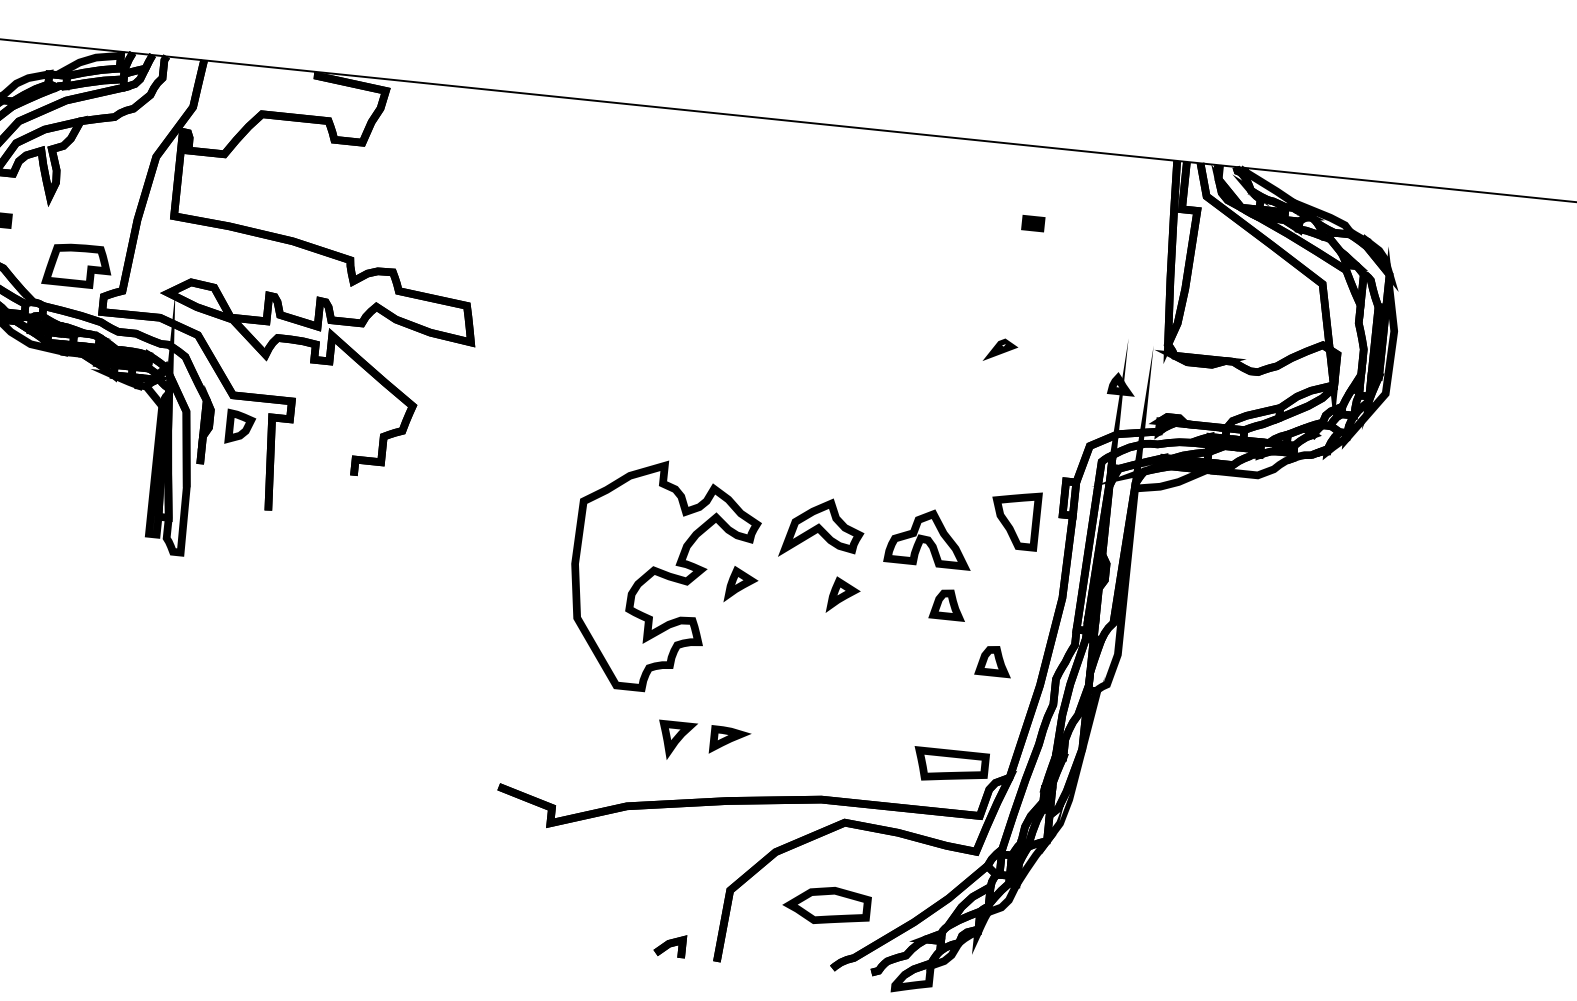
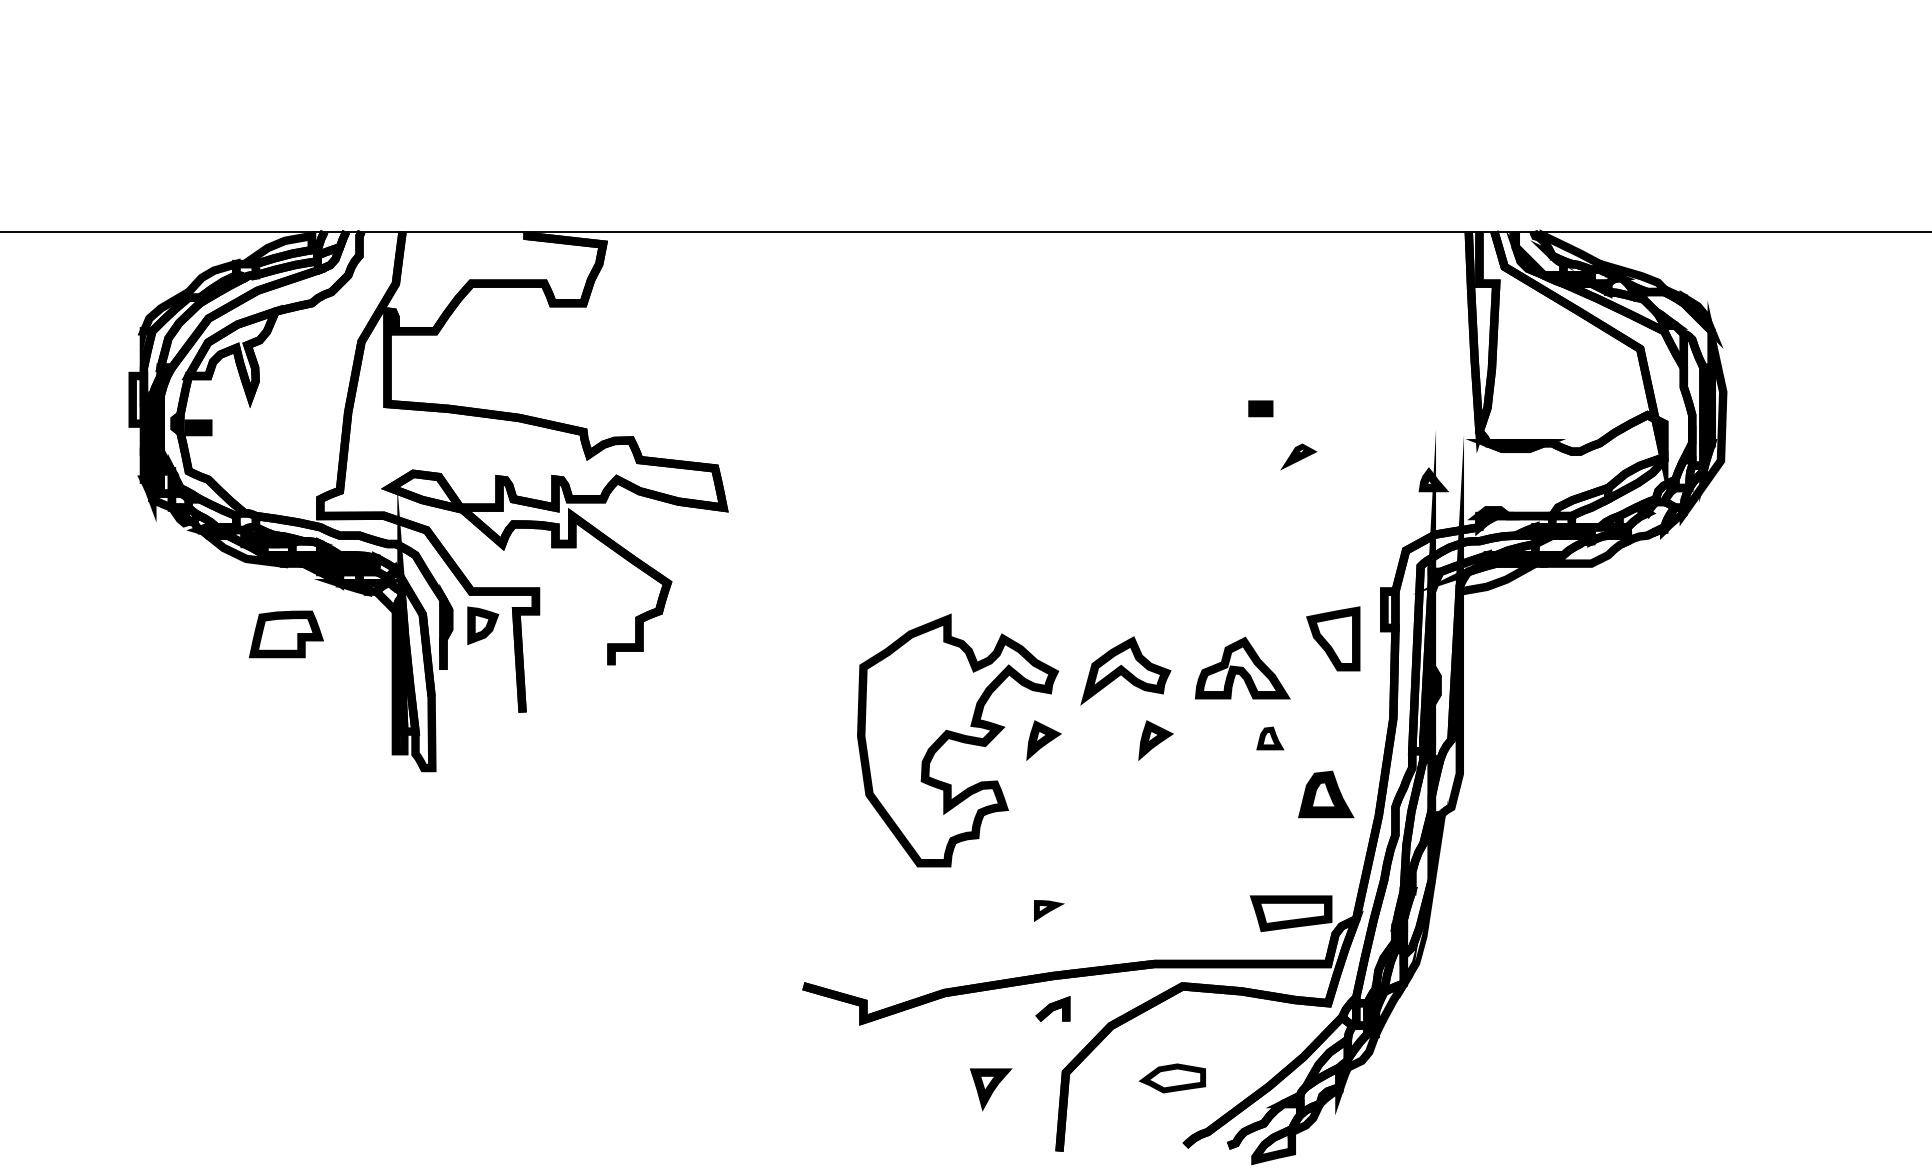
part: (1033, 223) -> (1260, 408), moved
part: (77, 265) -> (286, 634), moved
part: (948, 604) -> (1270, 738), size x0.7
part: (994, 661) -> (1326, 794), size x1.4
part: (676, 740) -> (990, 1089), moved
part: (730, 740) -> (1049, 910), size x0.7
part: (826, 905) -> (1172, 1078), size x0.7
part: (669, 944) -> (1052, 1008), moved

